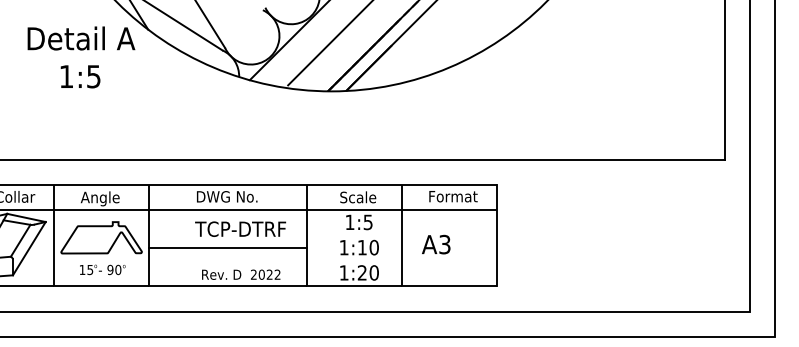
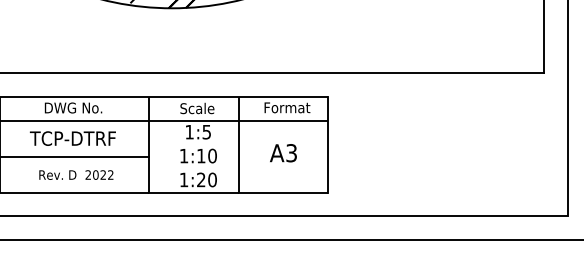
text: (240, 228) -> (72, 137), moved
text: (436, 244) -> (283, 153), moved
text: (241, 274) -> (76, 174), moved

